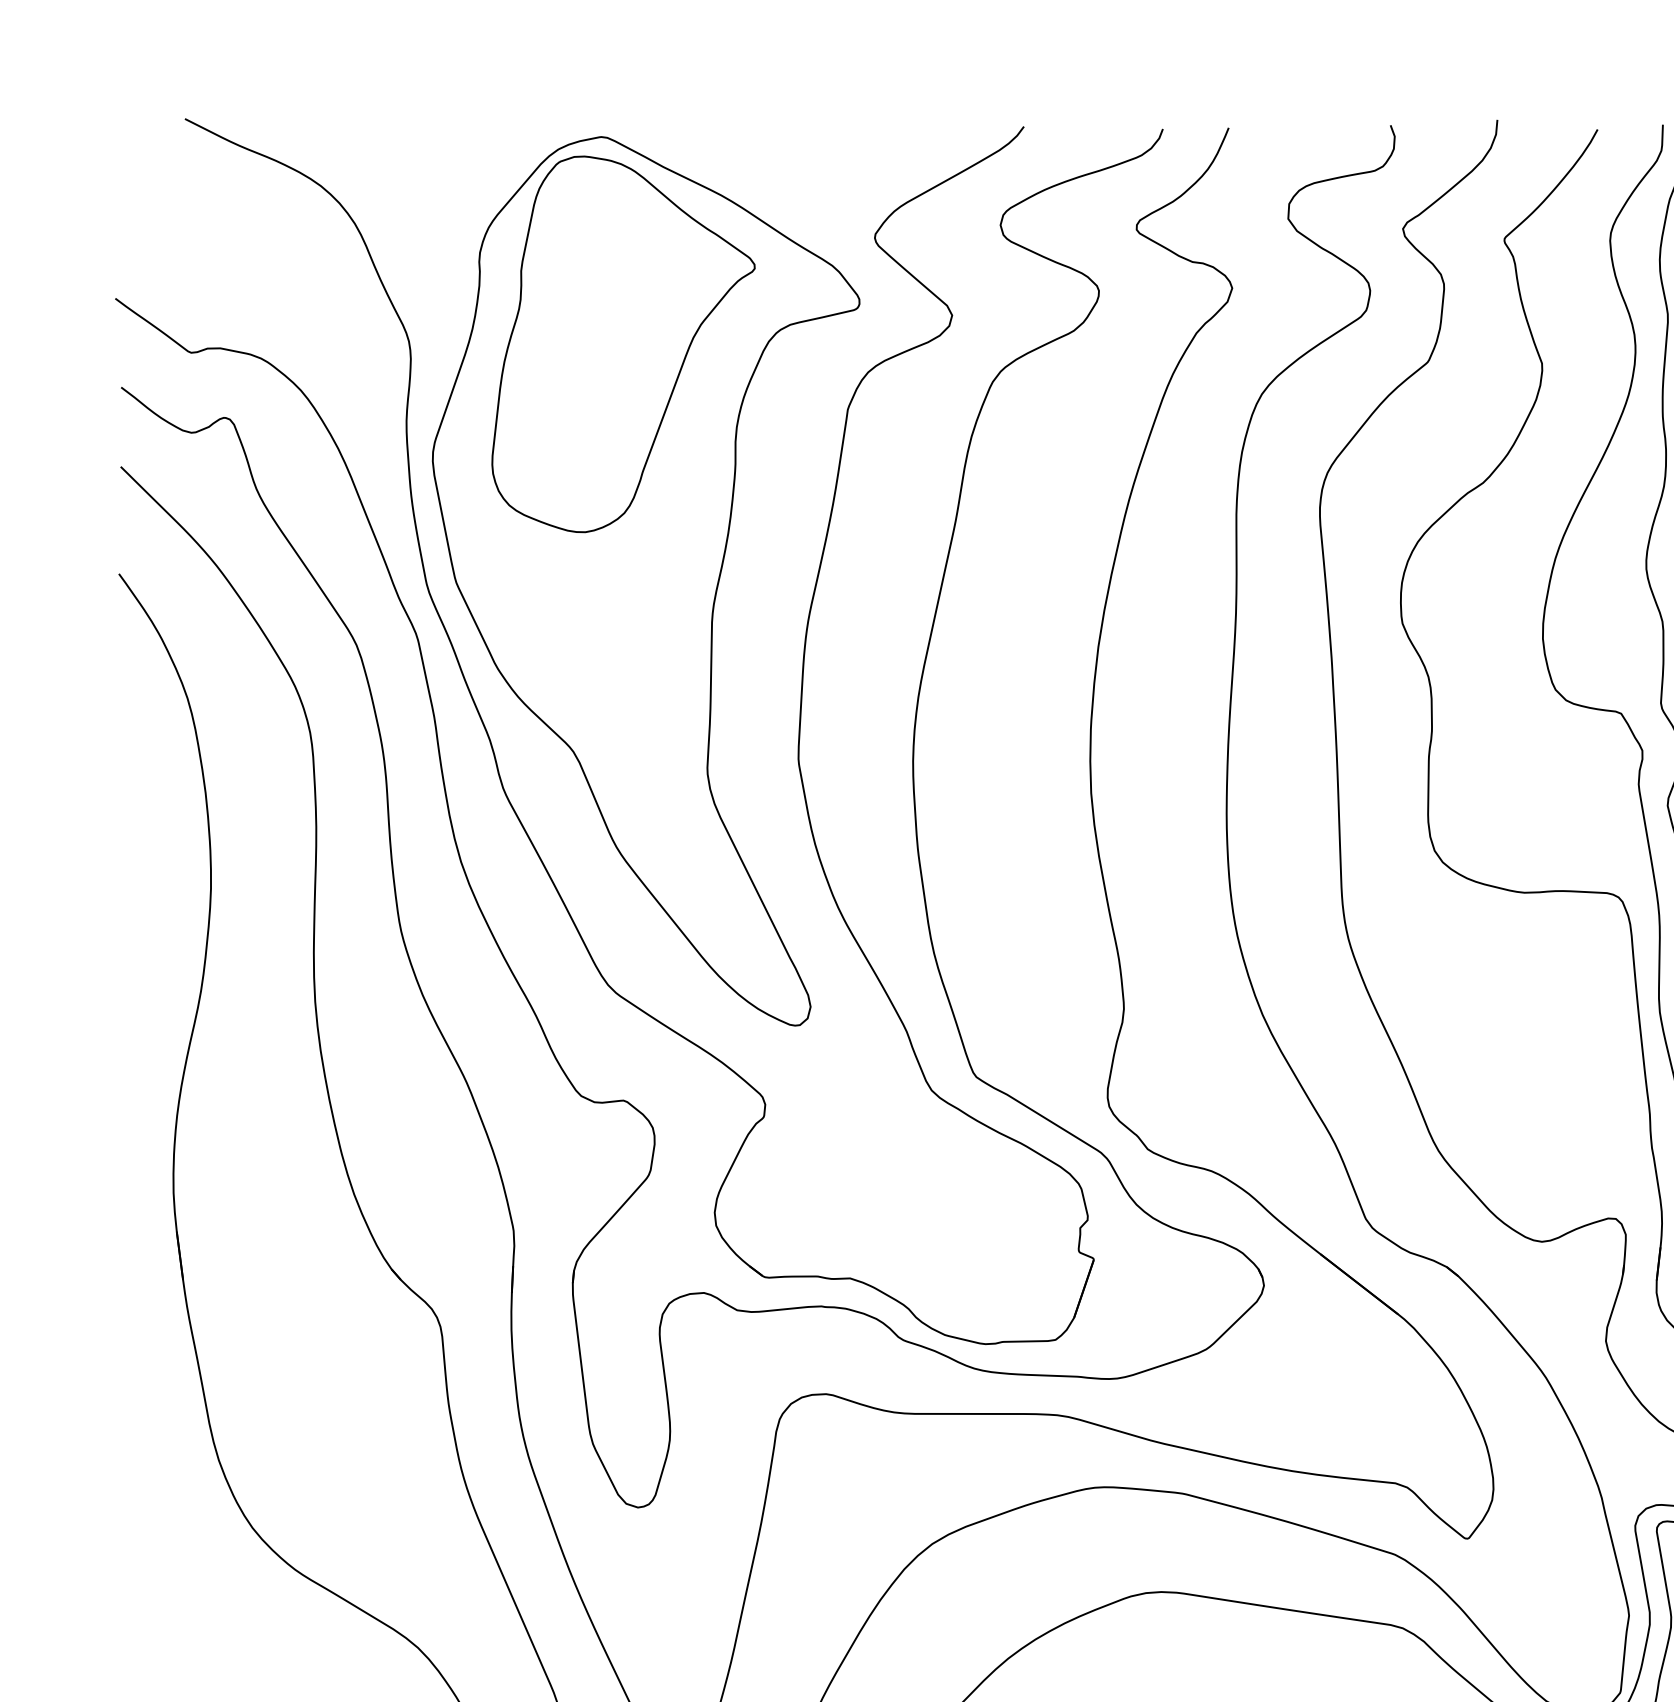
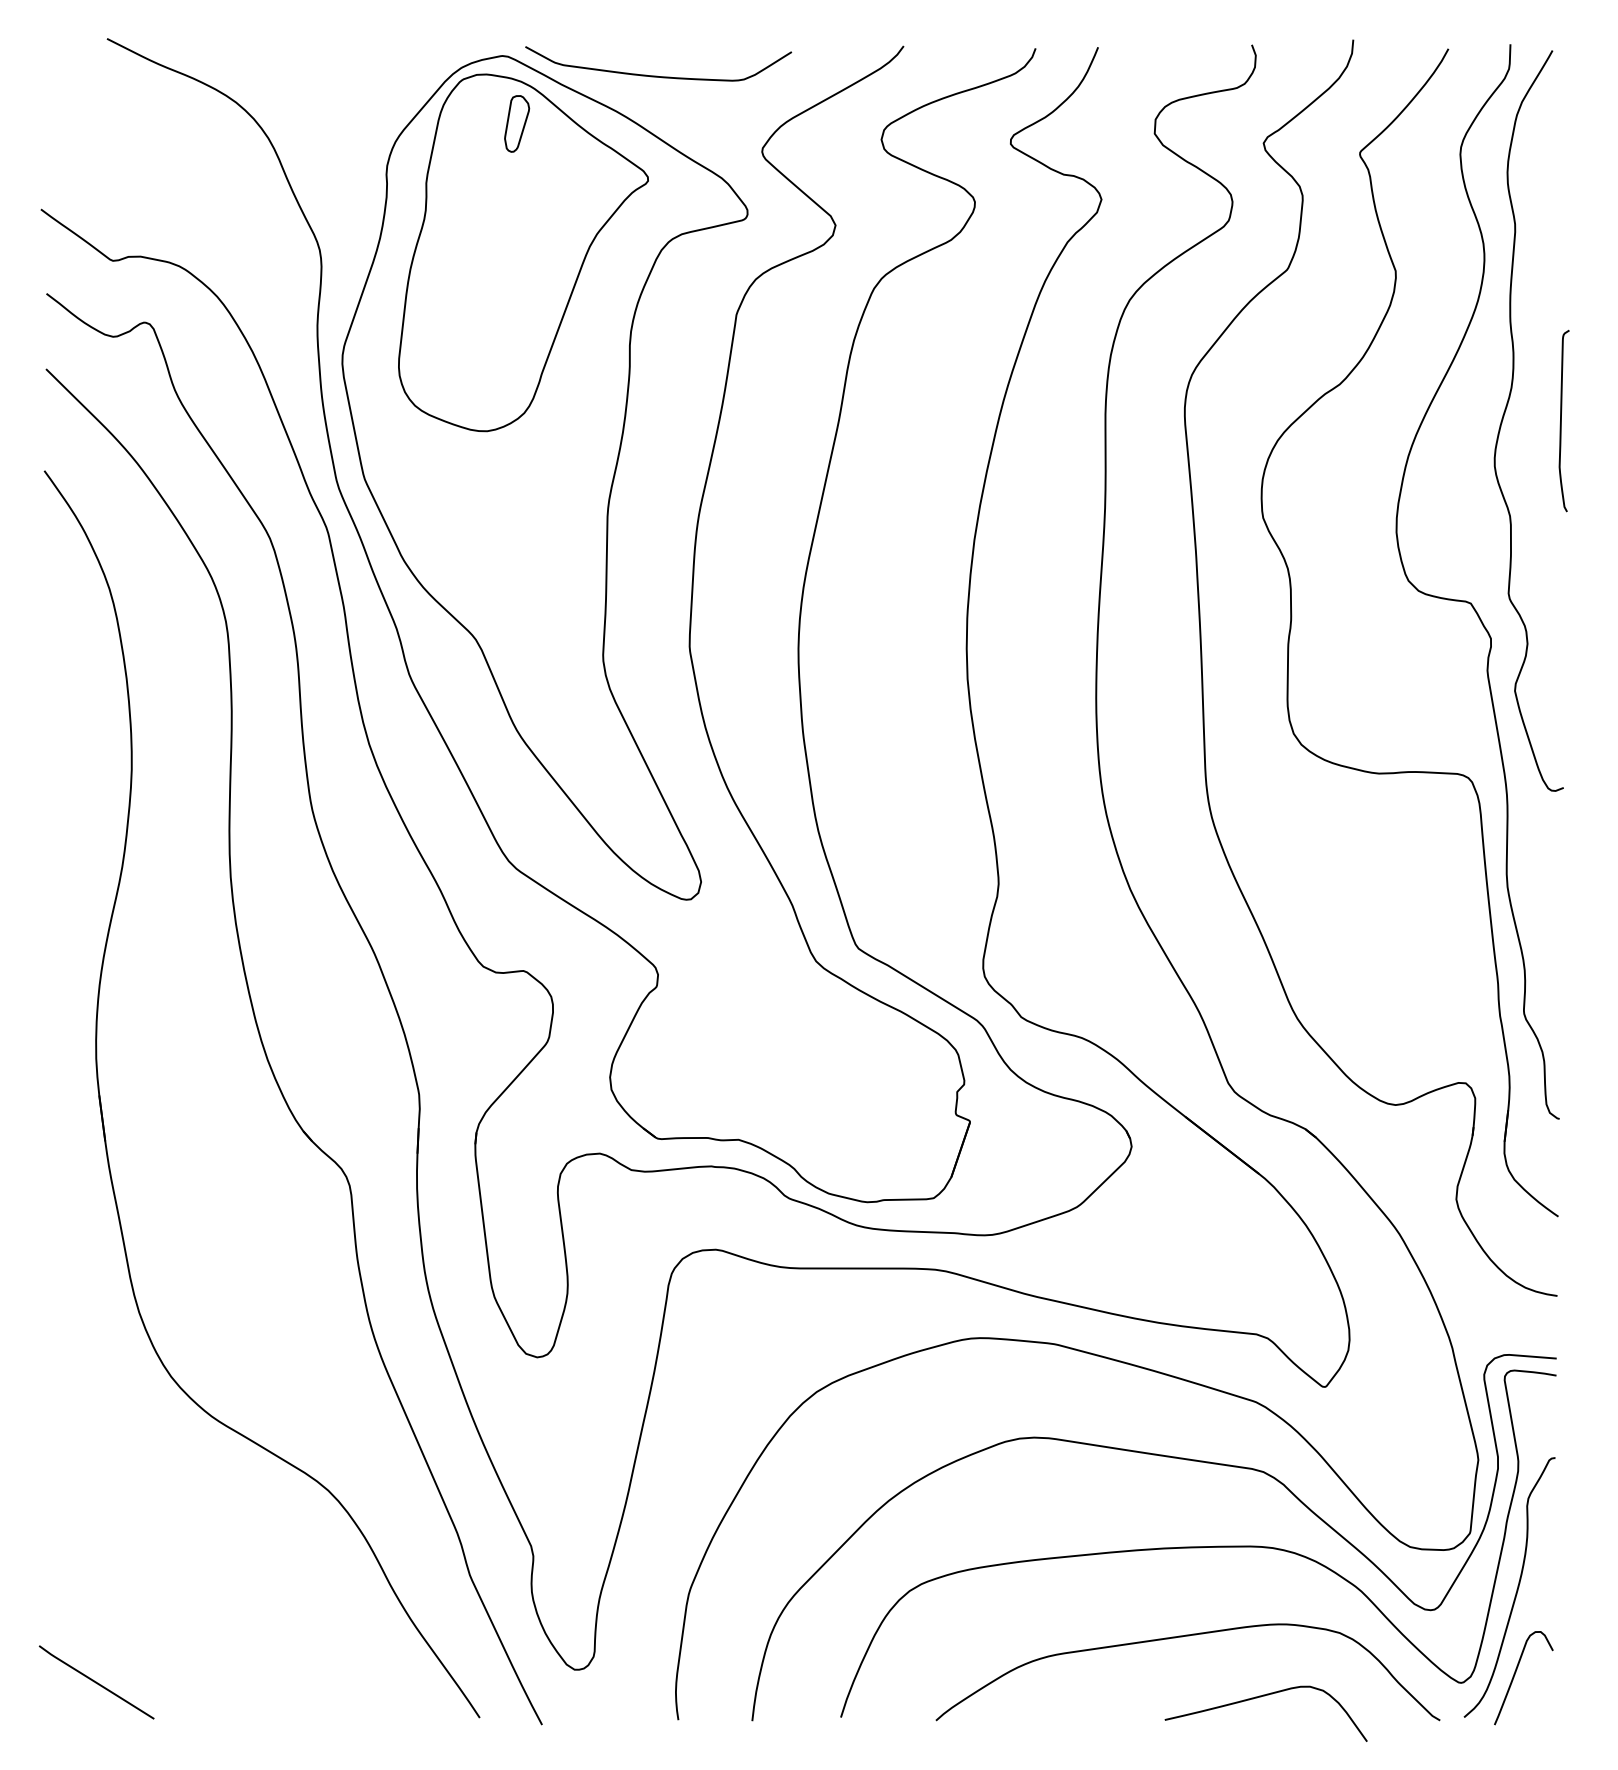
curve: (764, 157) -> (657, 75), added
part: (617, 208) -> (517, 123), added

